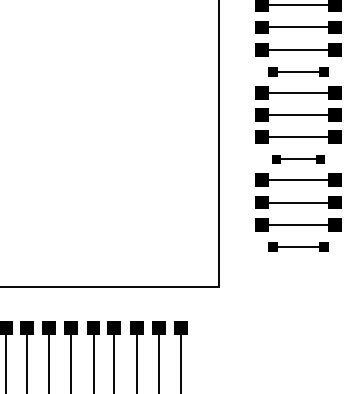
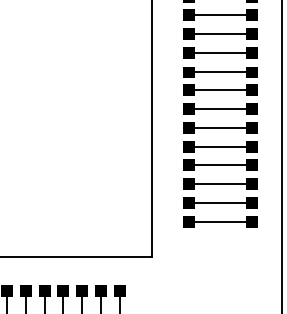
part: (298, 71) -> (220, 72), size x1.43
part: (298, 159) -> (220, 147), size x1.67
part: (298, 246) -> (220, 221), size x1.43

